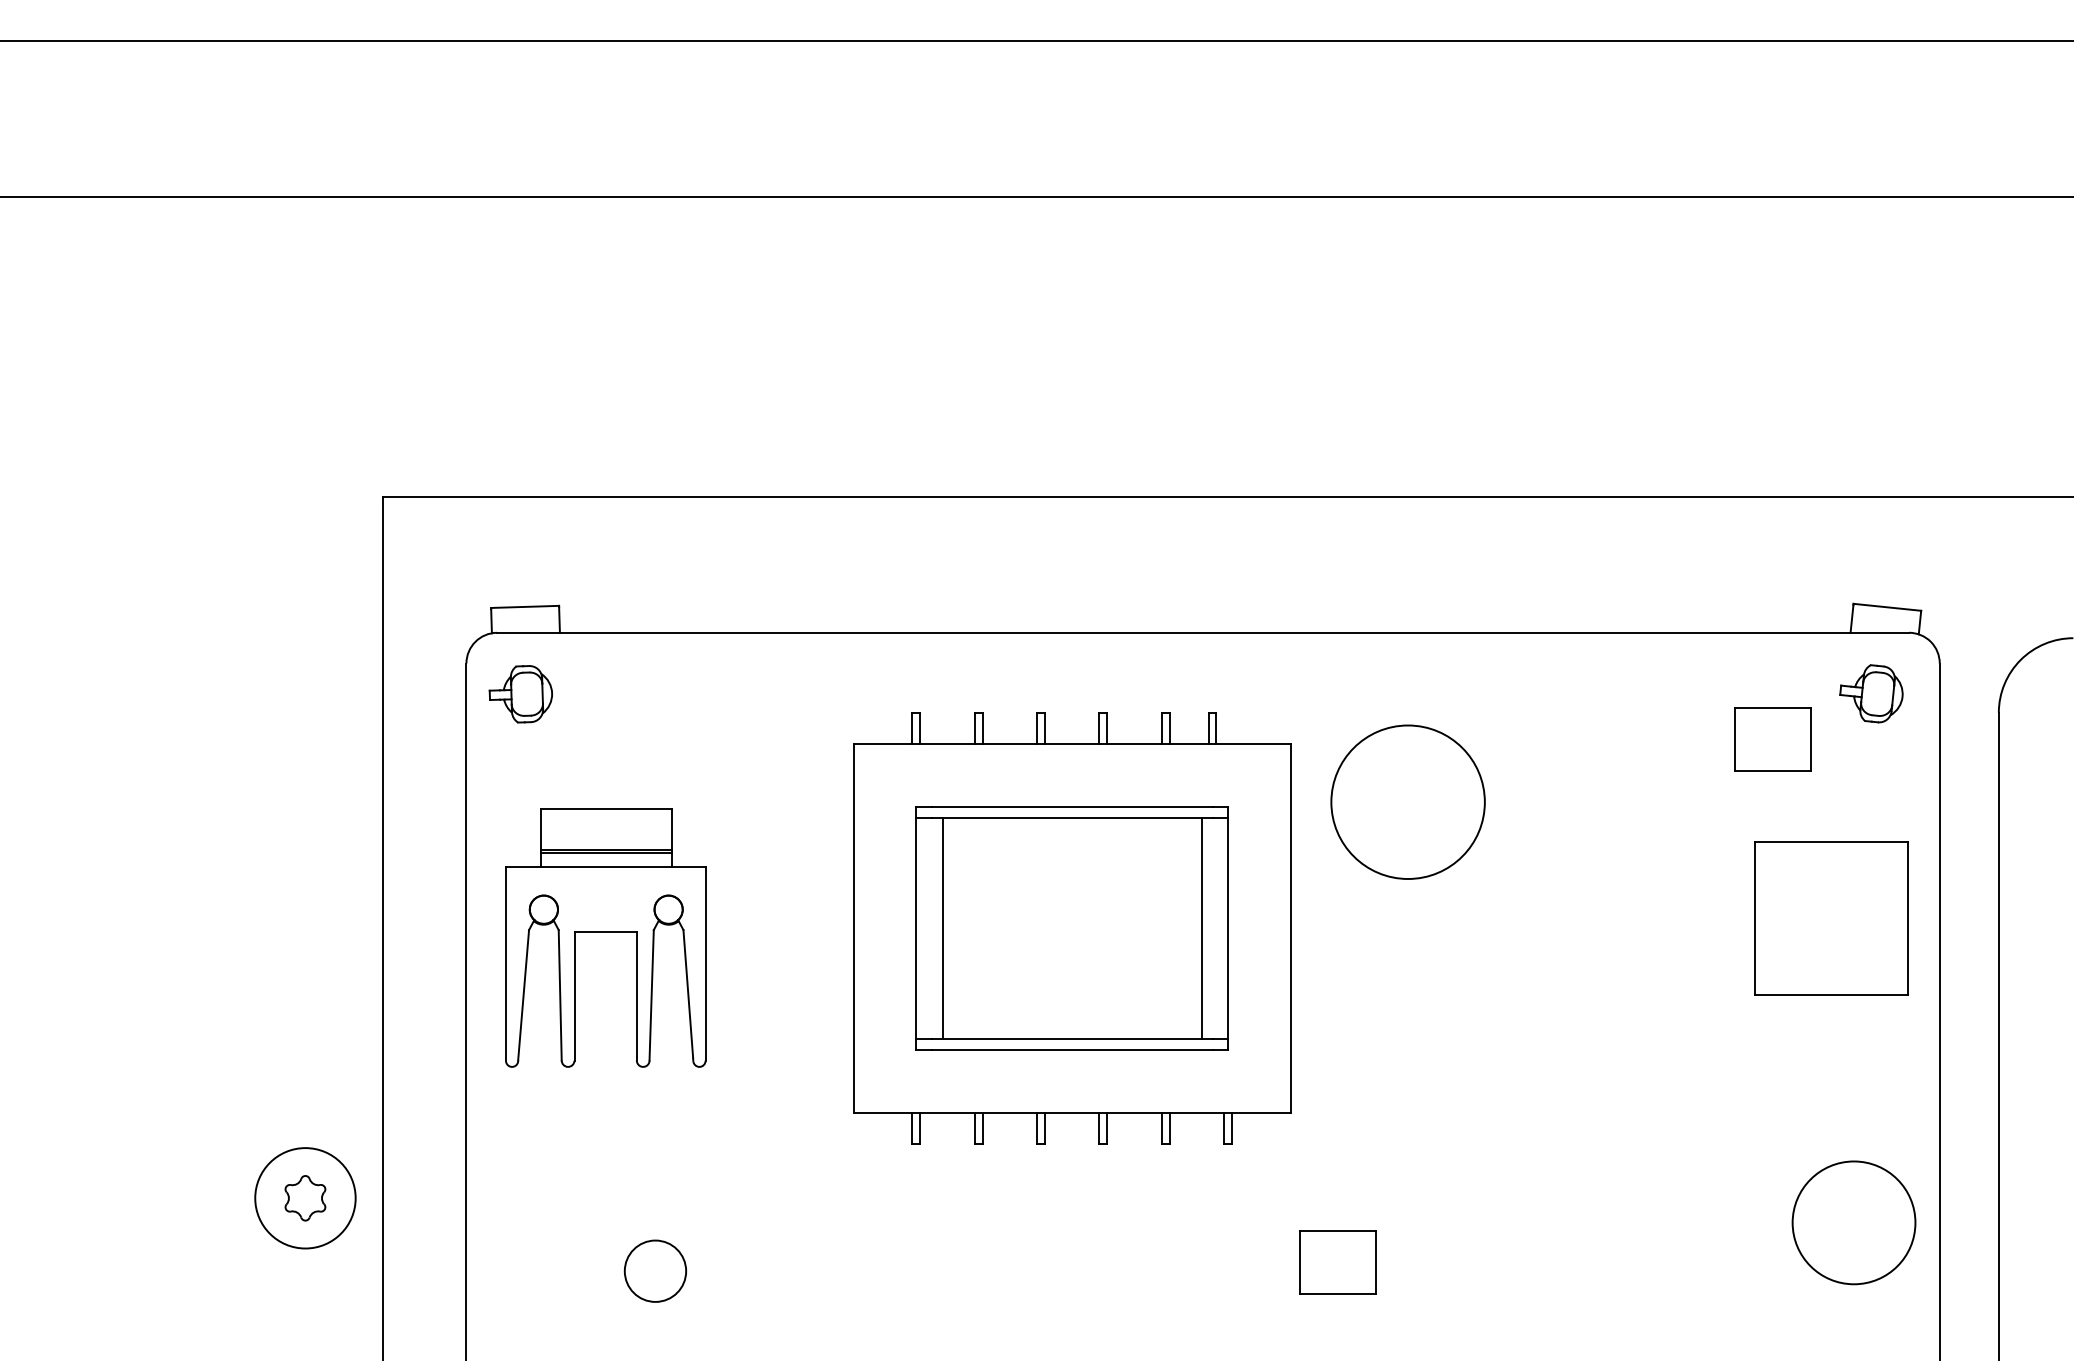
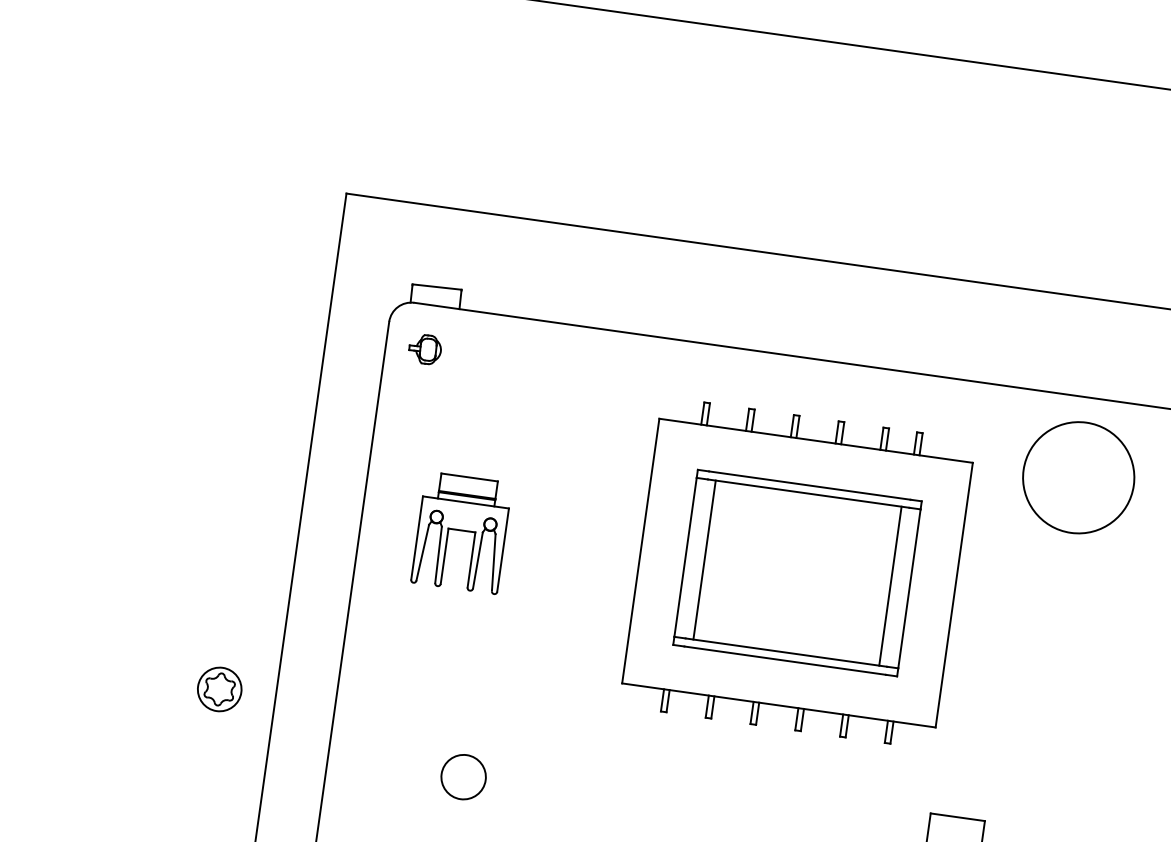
part: (520, 694) -> (424, 349), size x0.7
circle: (1407, 801) -> (1078, 477), moved
part: (605, 937) -> (461, 532), size x0.6
circle: (305, 1198) -> (219, 689), size x0.6

